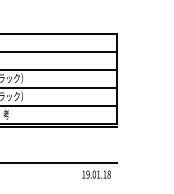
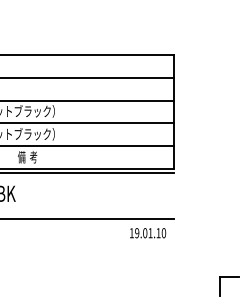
text: (108, 174) -> (163, 233), 19.01.18 -> 19.01.10

